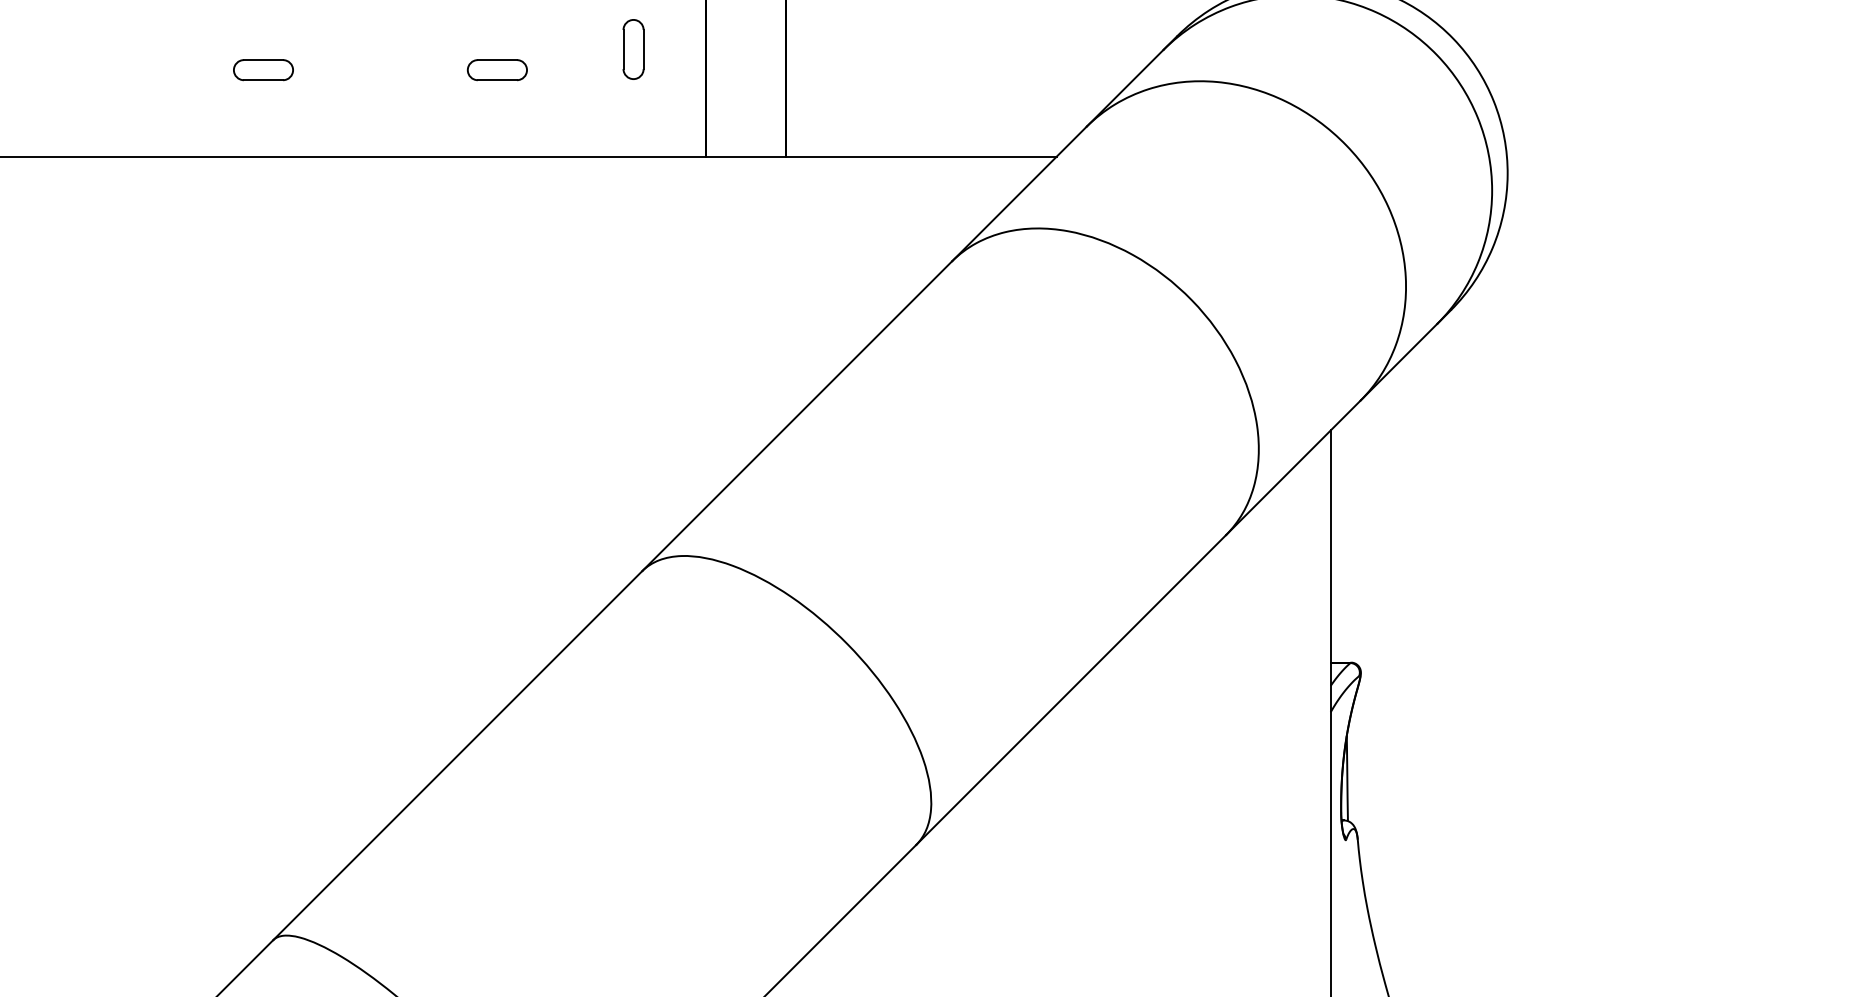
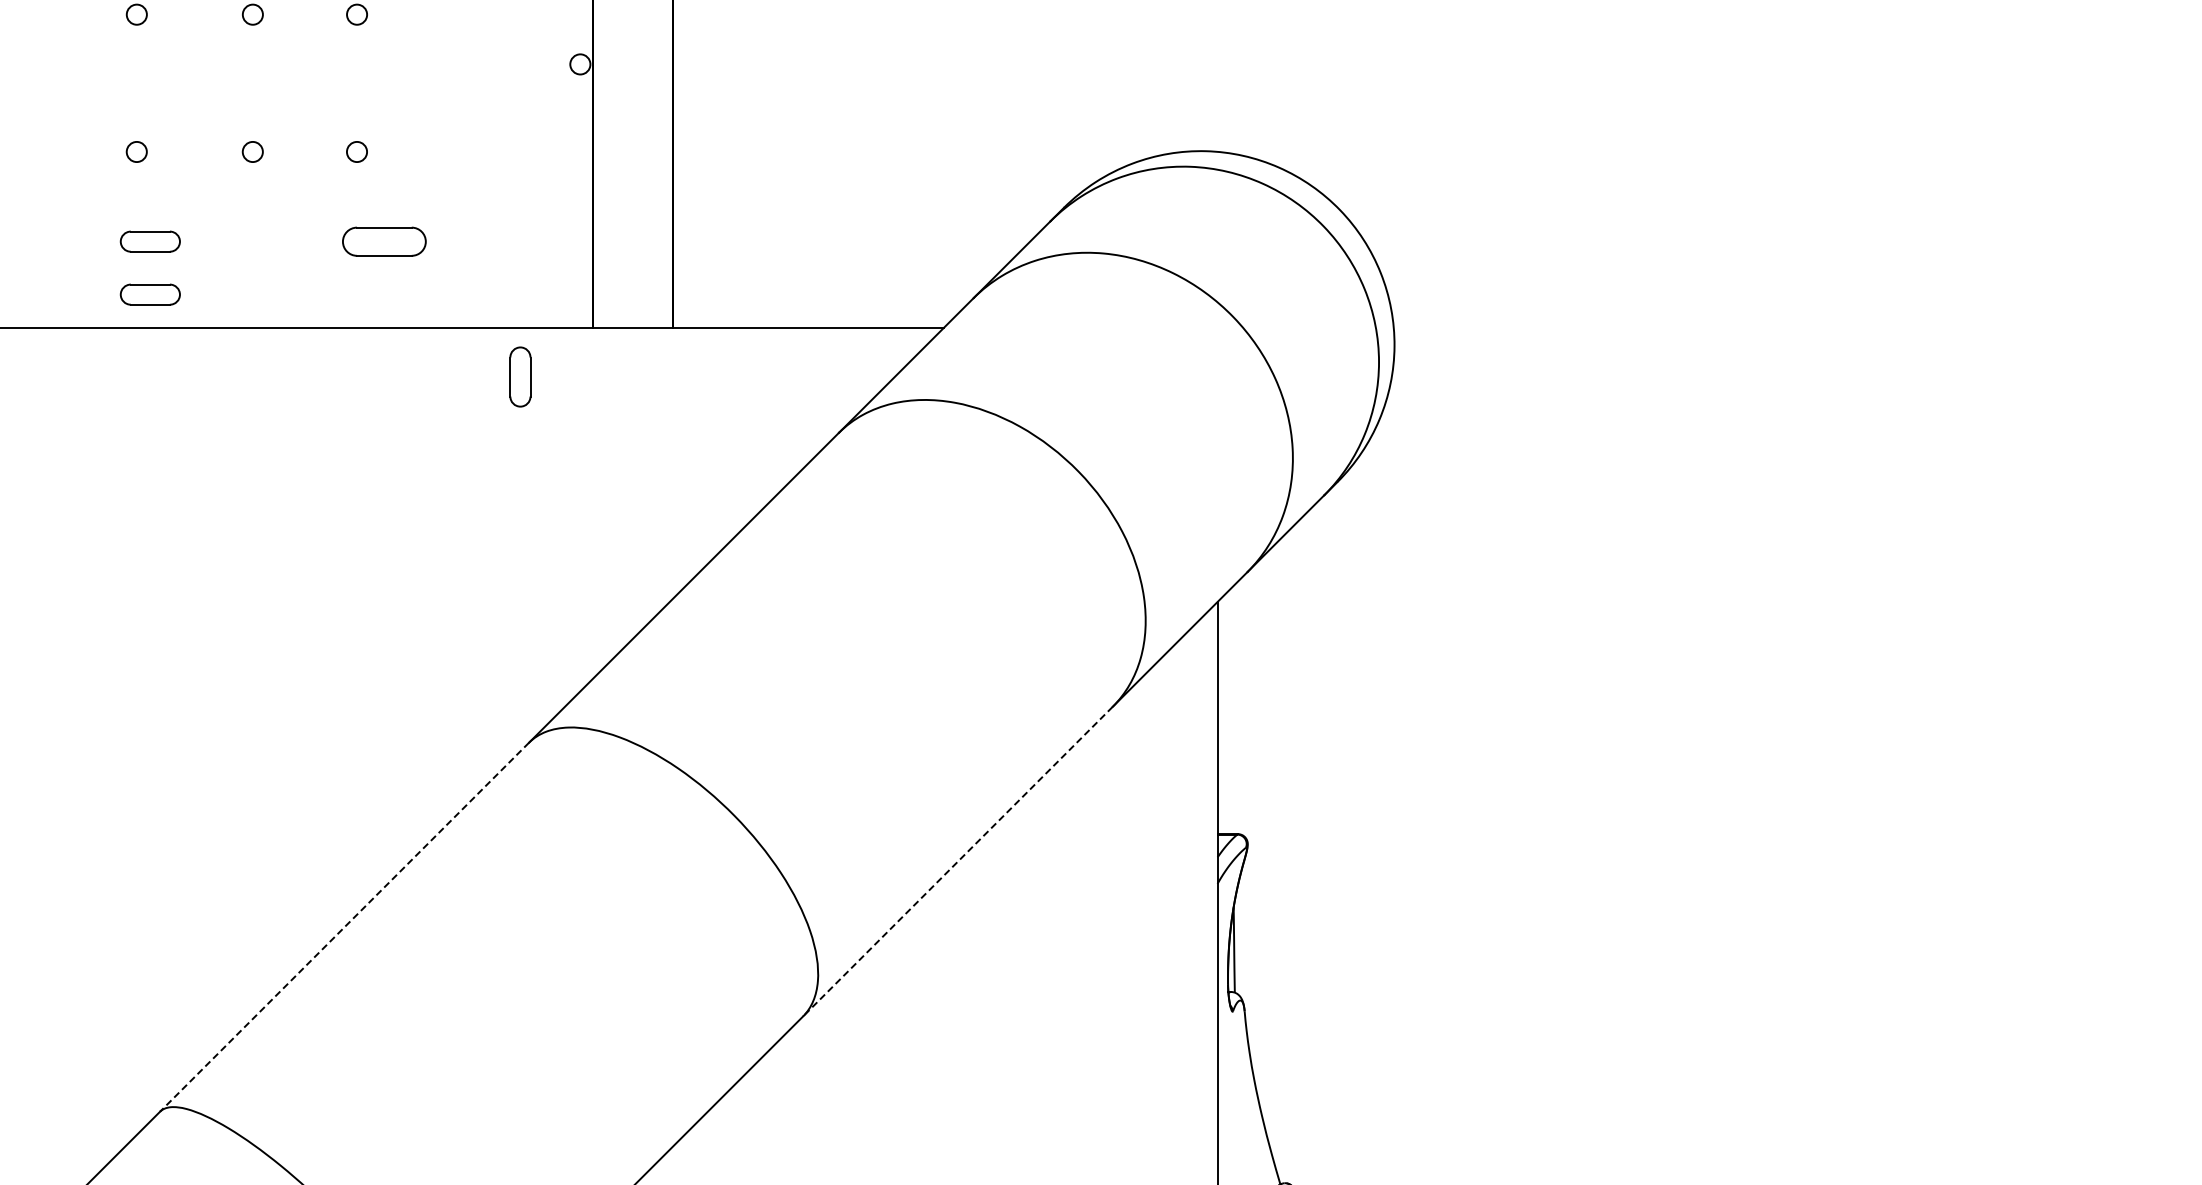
part: (633, 48) -> (520, 376), moved
part: (496, 69) -> (383, 241), size x1.4
part: (262, 122) -> (149, 294), added
line: (1070, 689) -> (957, 861), solid -> dashed
line: (457, 755) -> (344, 927), solid -> dashed

